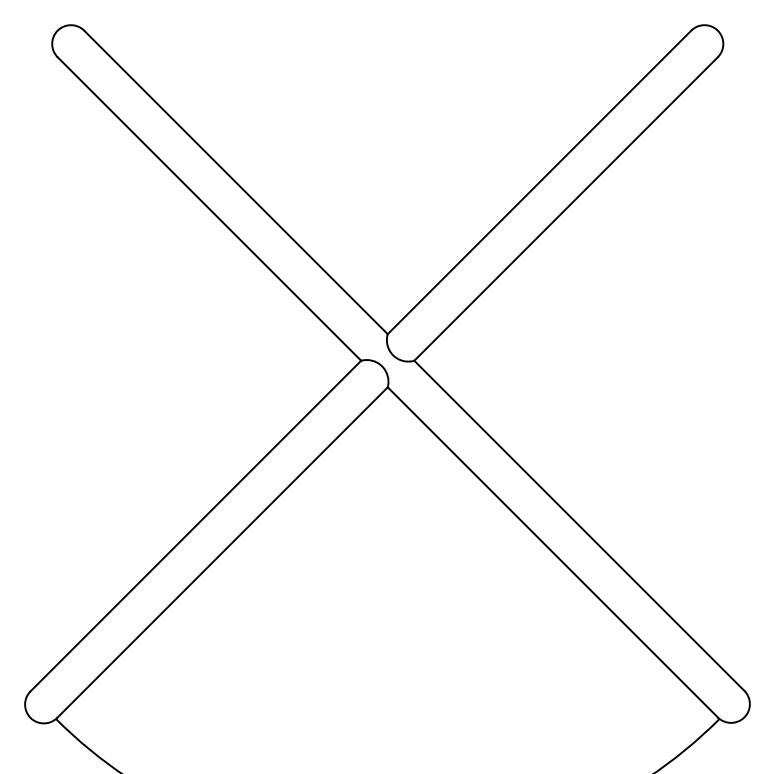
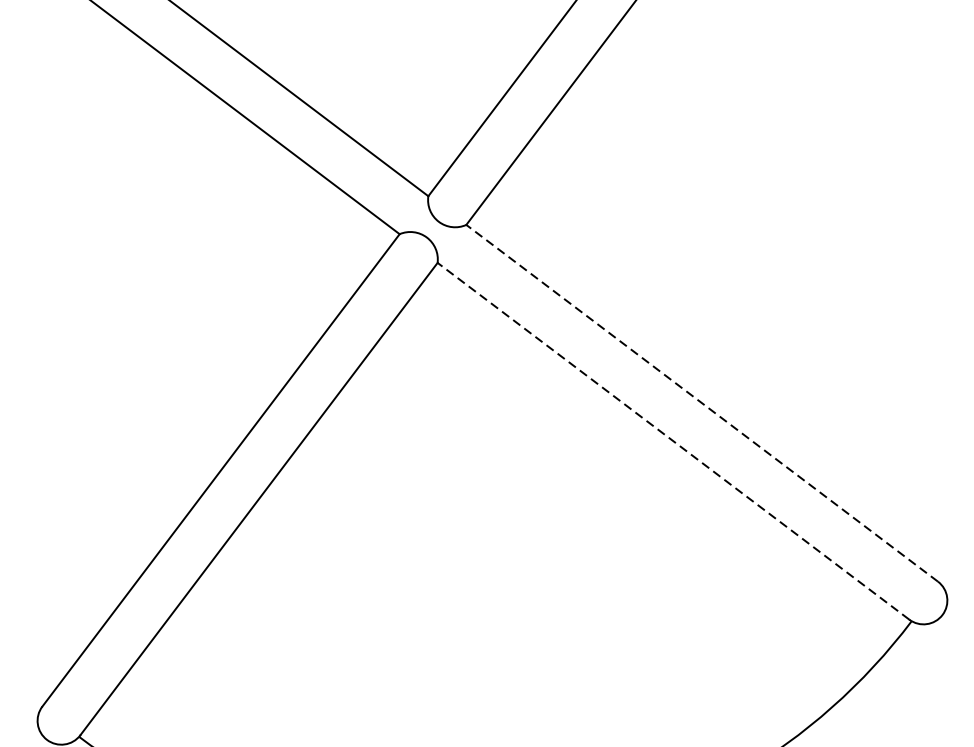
line: (579, 525) -> (702, 402), solid -> dashed
line: (552, 552) -> (673, 441), solid -> dashed

